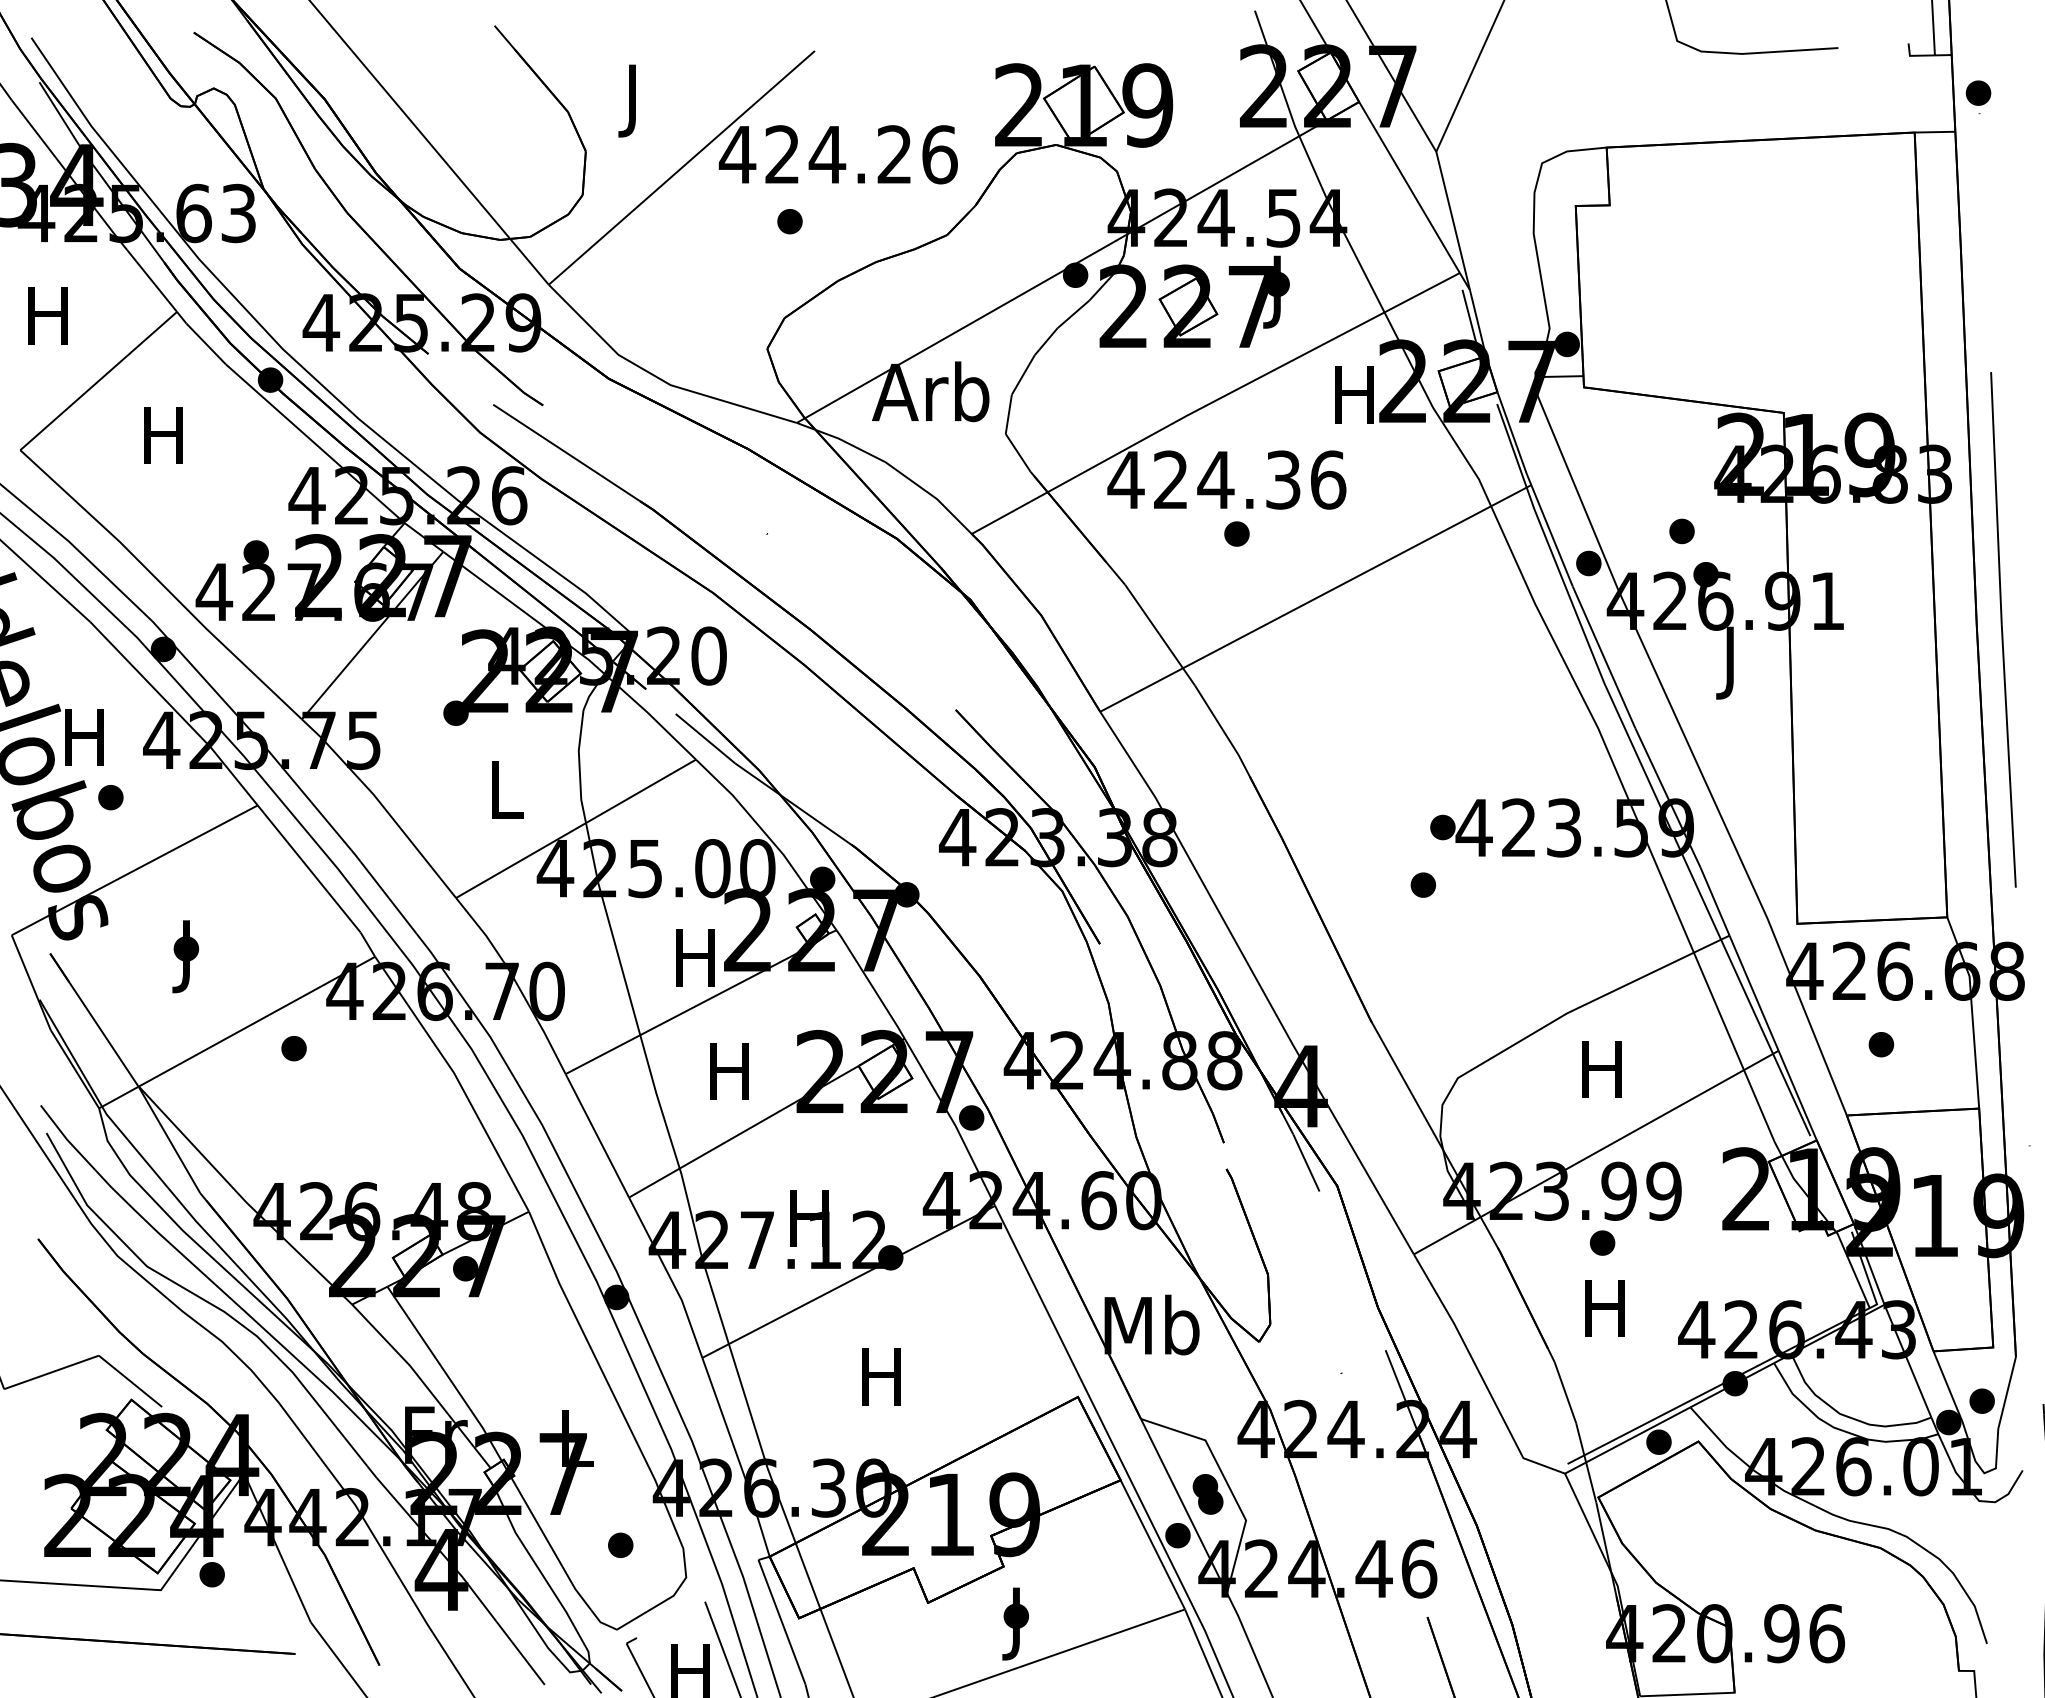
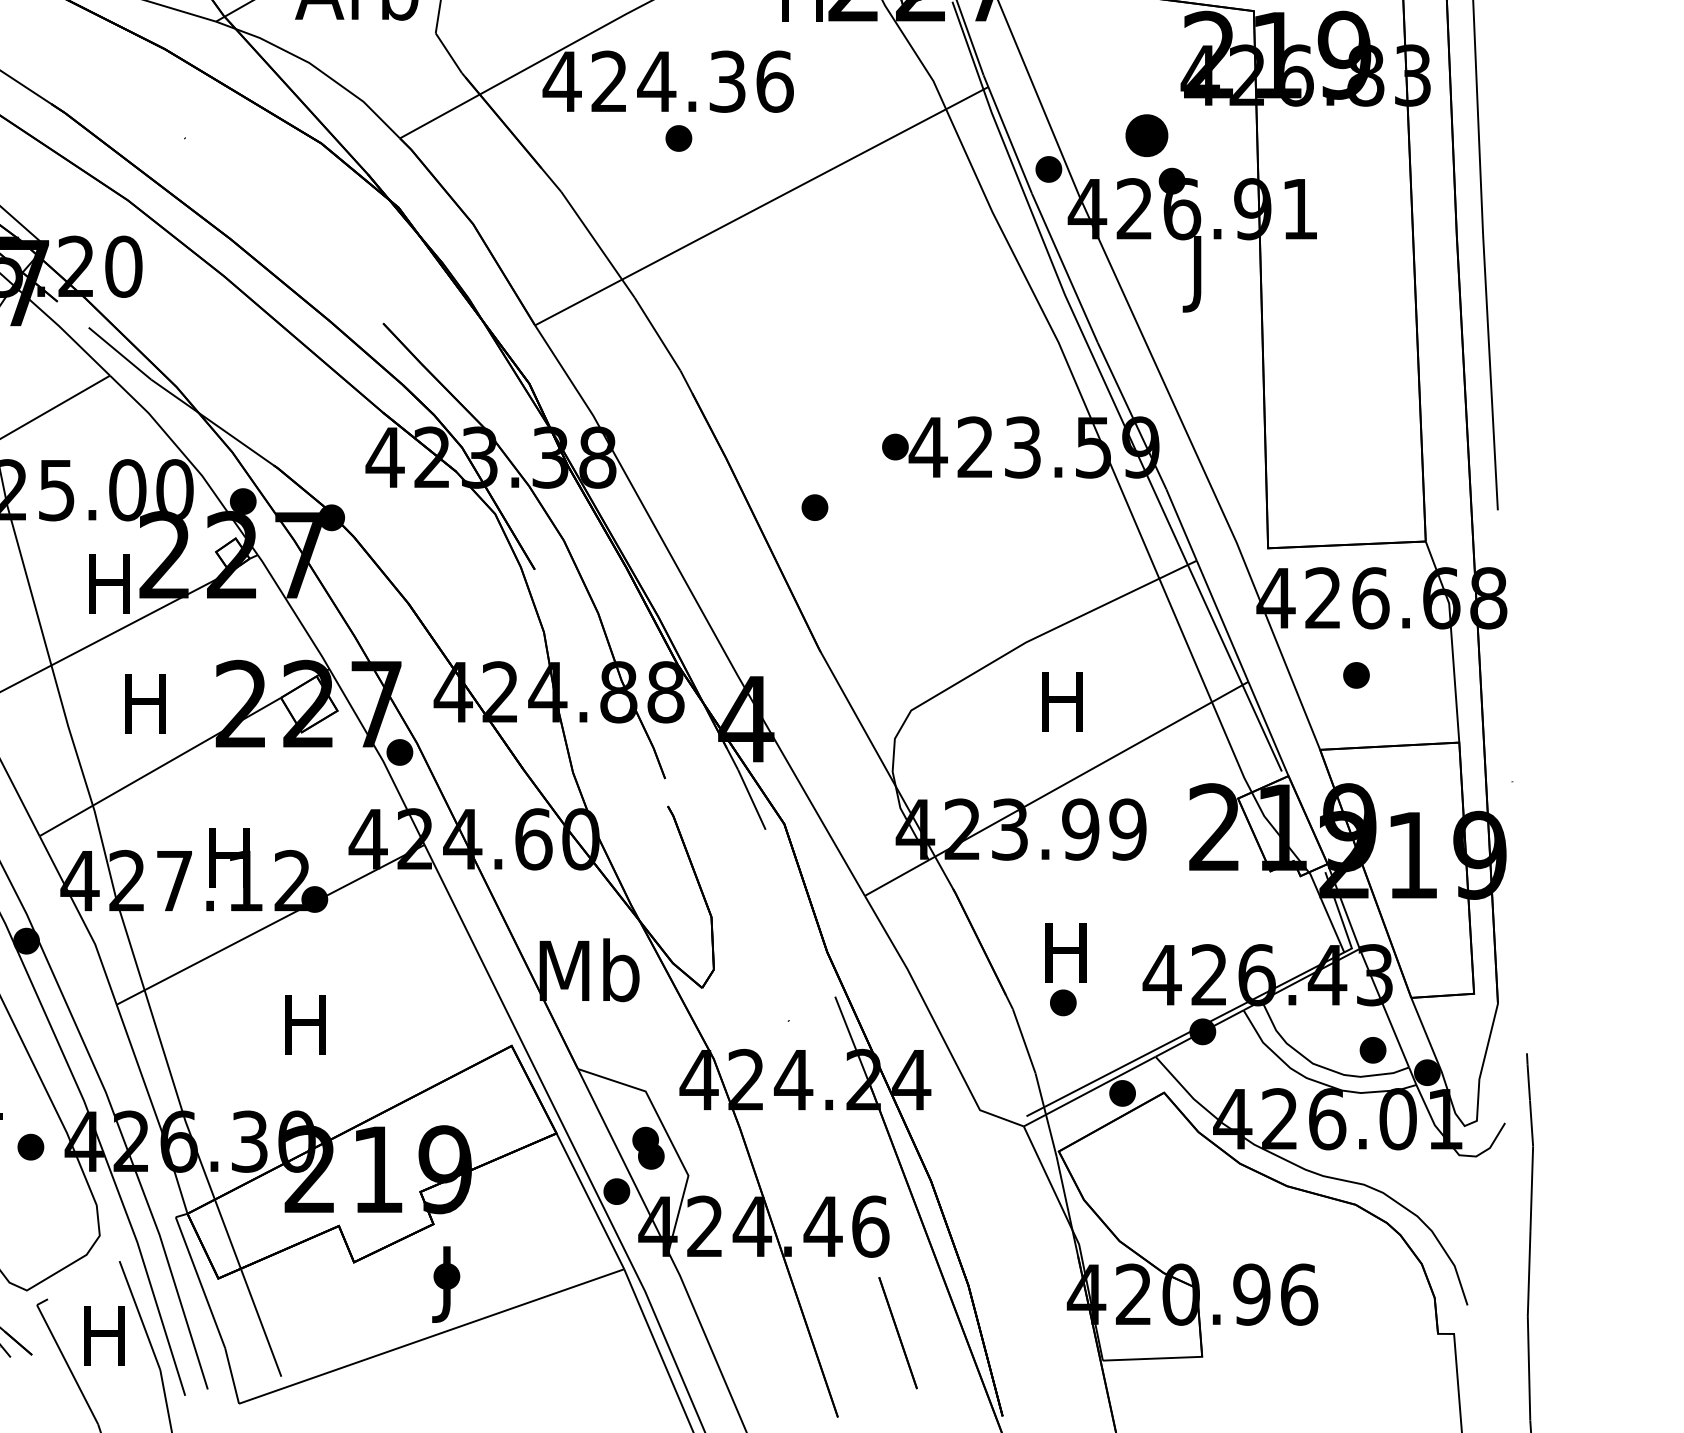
part: (1681, 531) -> (1146, 135), size x1.6
part: (1422, 884) -> (814, 506), moved
part: (1602, 1242) -> (1063, 1002), moved
part: (1981, 1400) -> (1372, 1049), moved
part: (620, 1544) -> (30, 1146), moved

